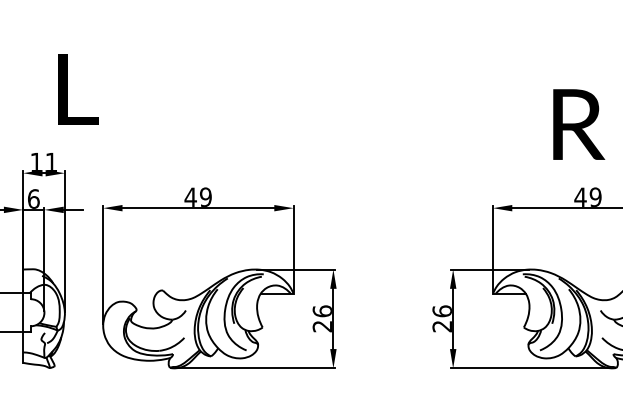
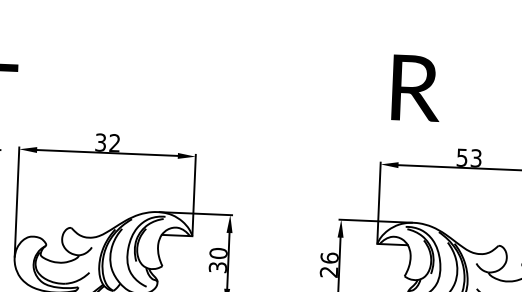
text: (579, 124) -> (416, 88), moved
text: (197, 196) -> (107, 142), 49 -> 32
text: (587, 196) -> (468, 157), 49 -> 53
text: (321, 318) -> (217, 260), 26 -> 30

